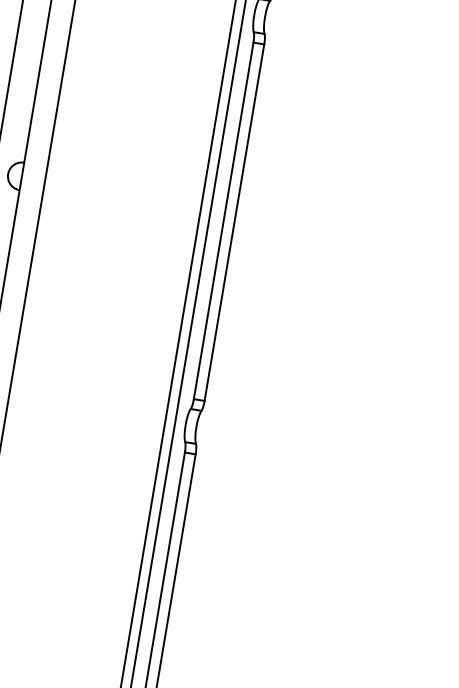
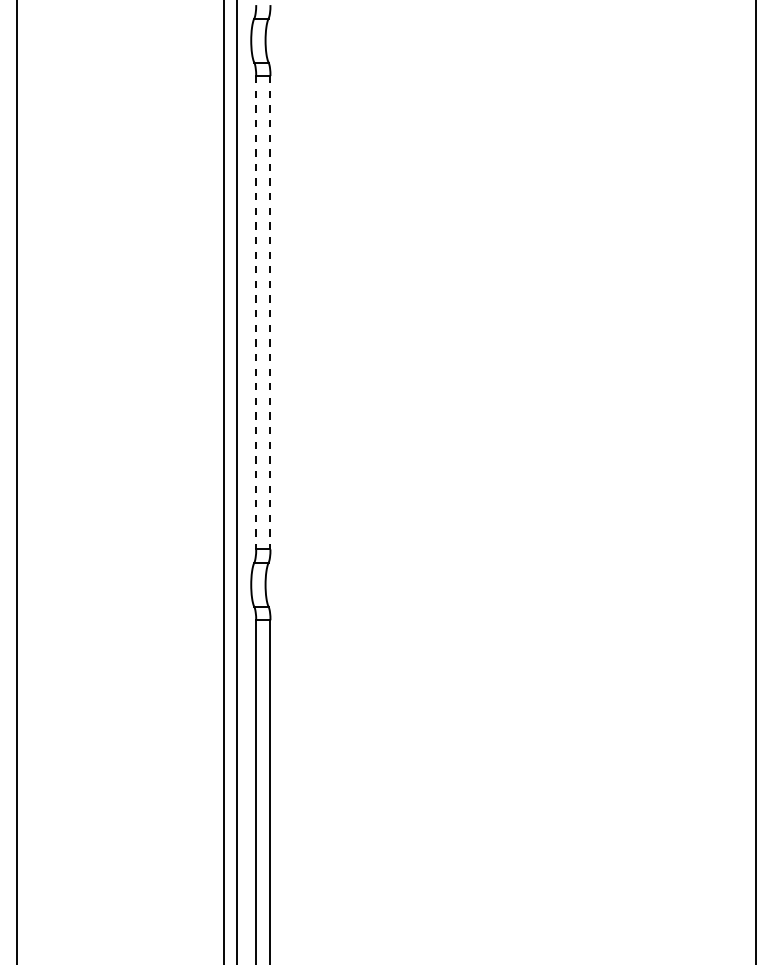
line: (223, 220) -> (256, 312), solid -> dashed
line: (234, 222) -> (270, 312), solid -> dashed

